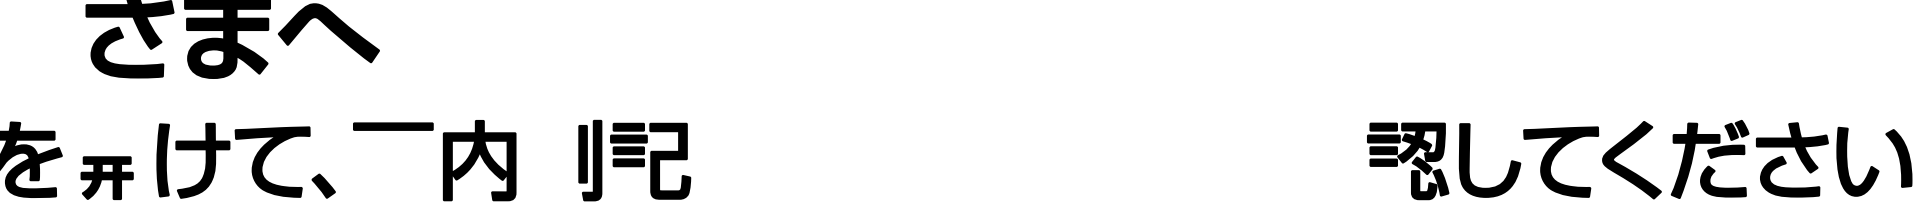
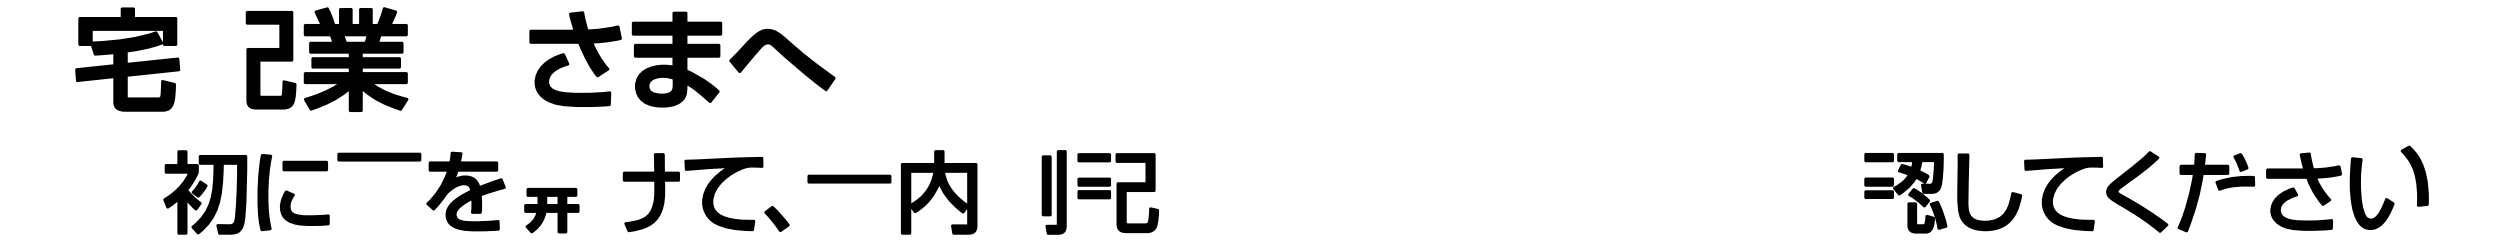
part: (393, 126) -> (849, 178), moved
fill: (1741, 128) -> (2251, 159), removed
fill: (629, 138) -> (1094, 169), removed
fill: (1383, 138) -> (1878, 169), removed
part: (1898, 157) -> (2414, 175), moved
fill: (163, 159) -> (610, 191), removed
fill: (1722, 180) -> (2231, 213), removed

